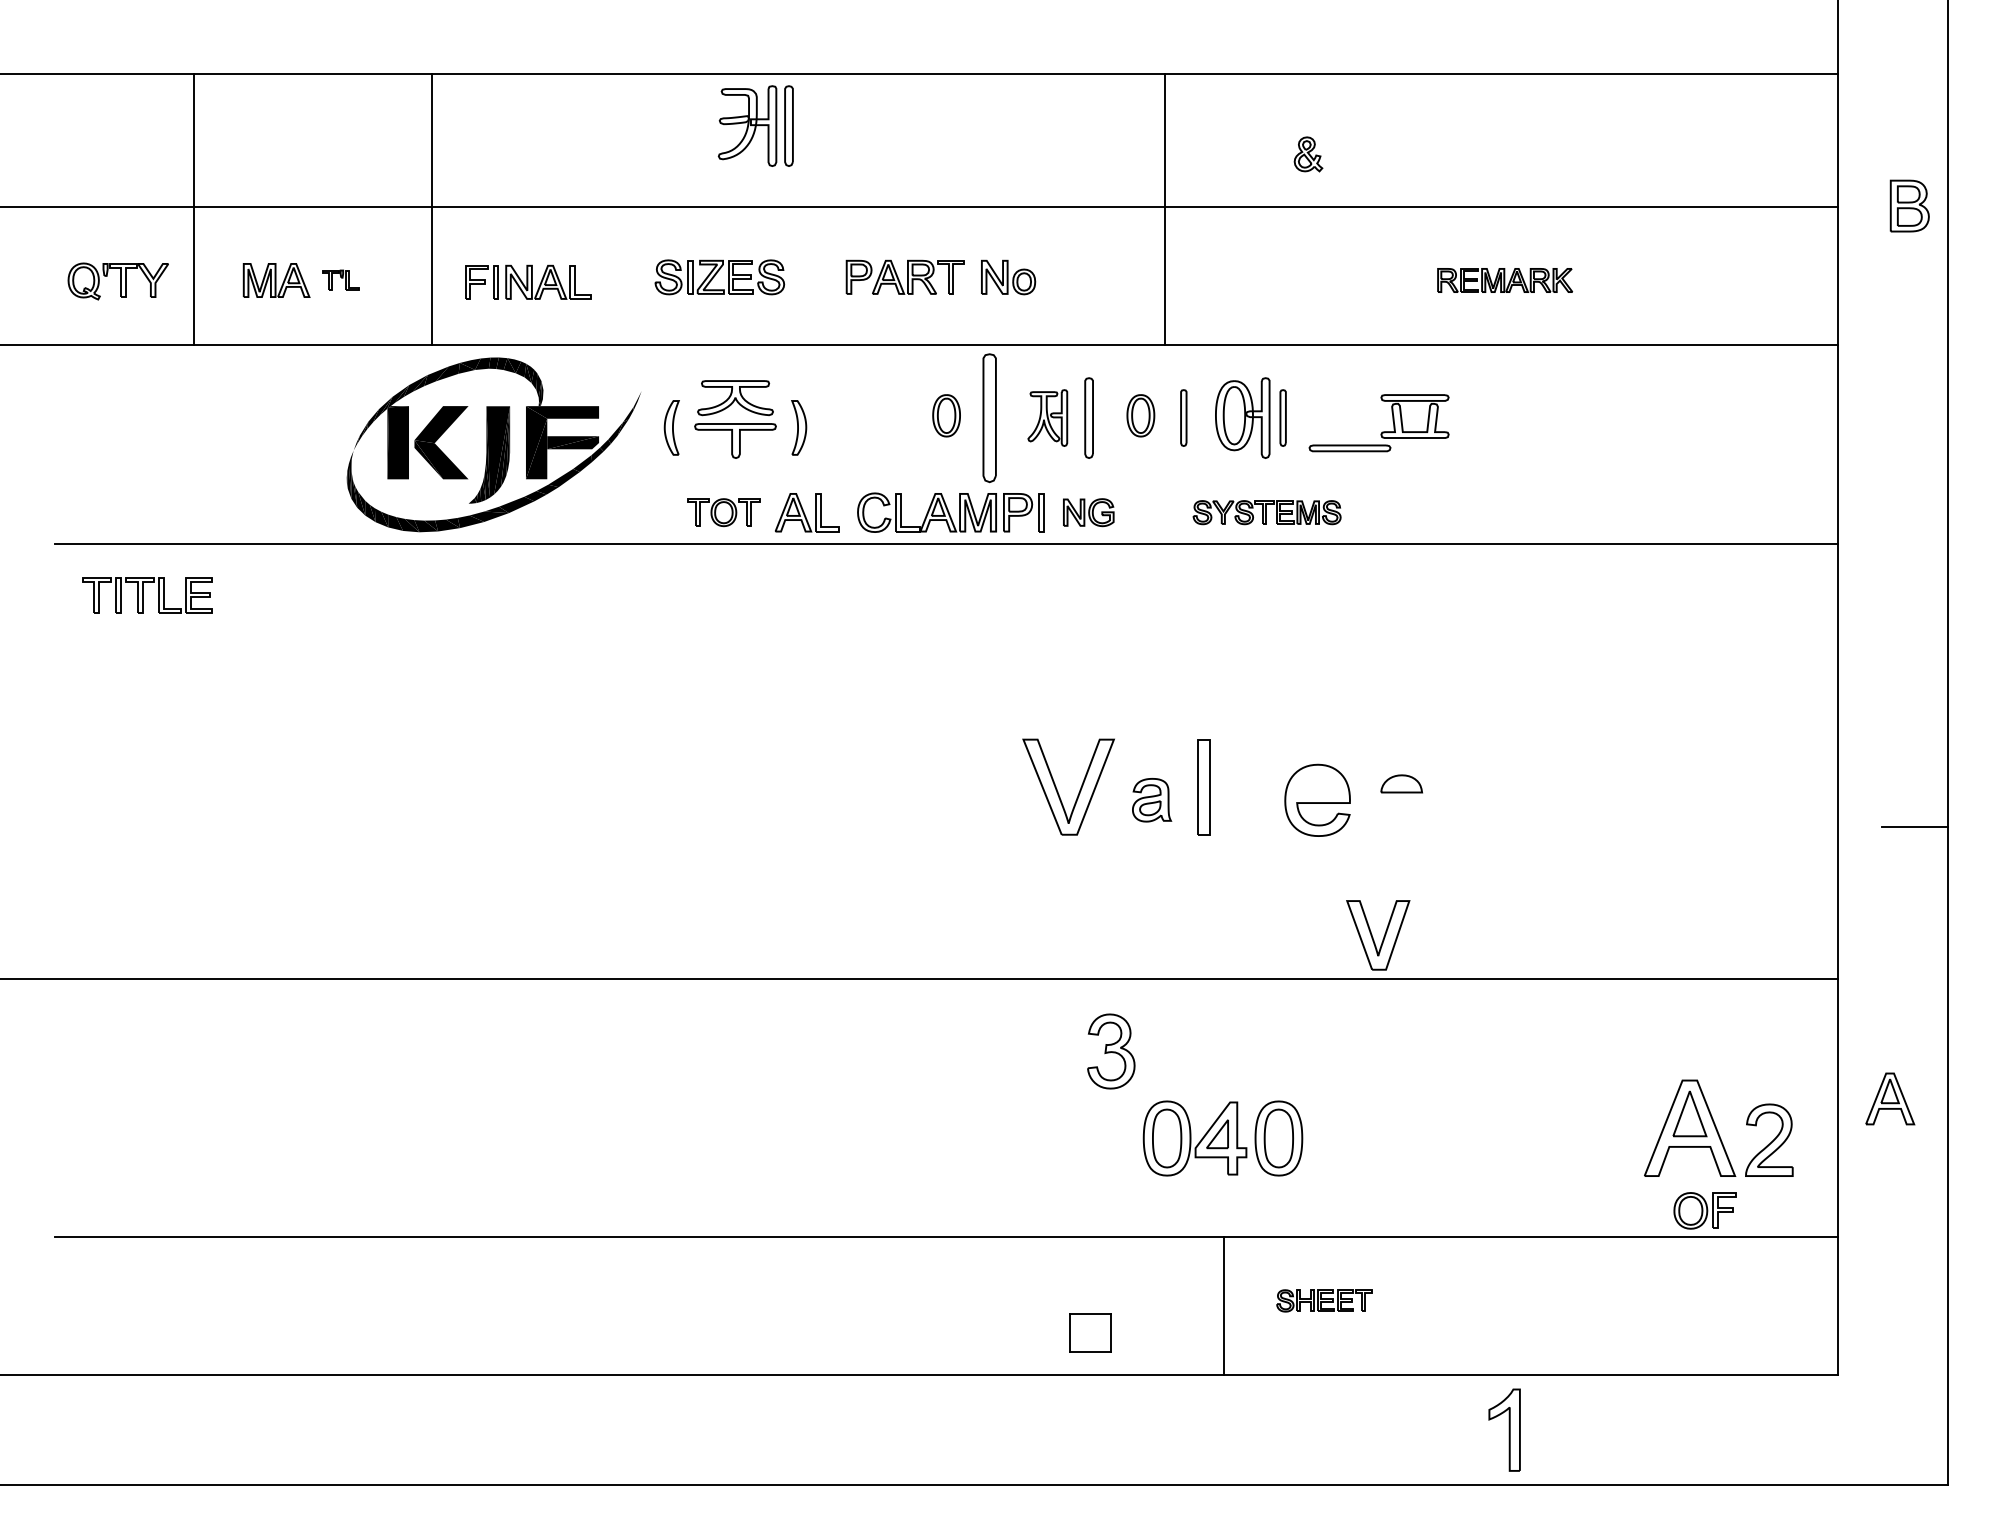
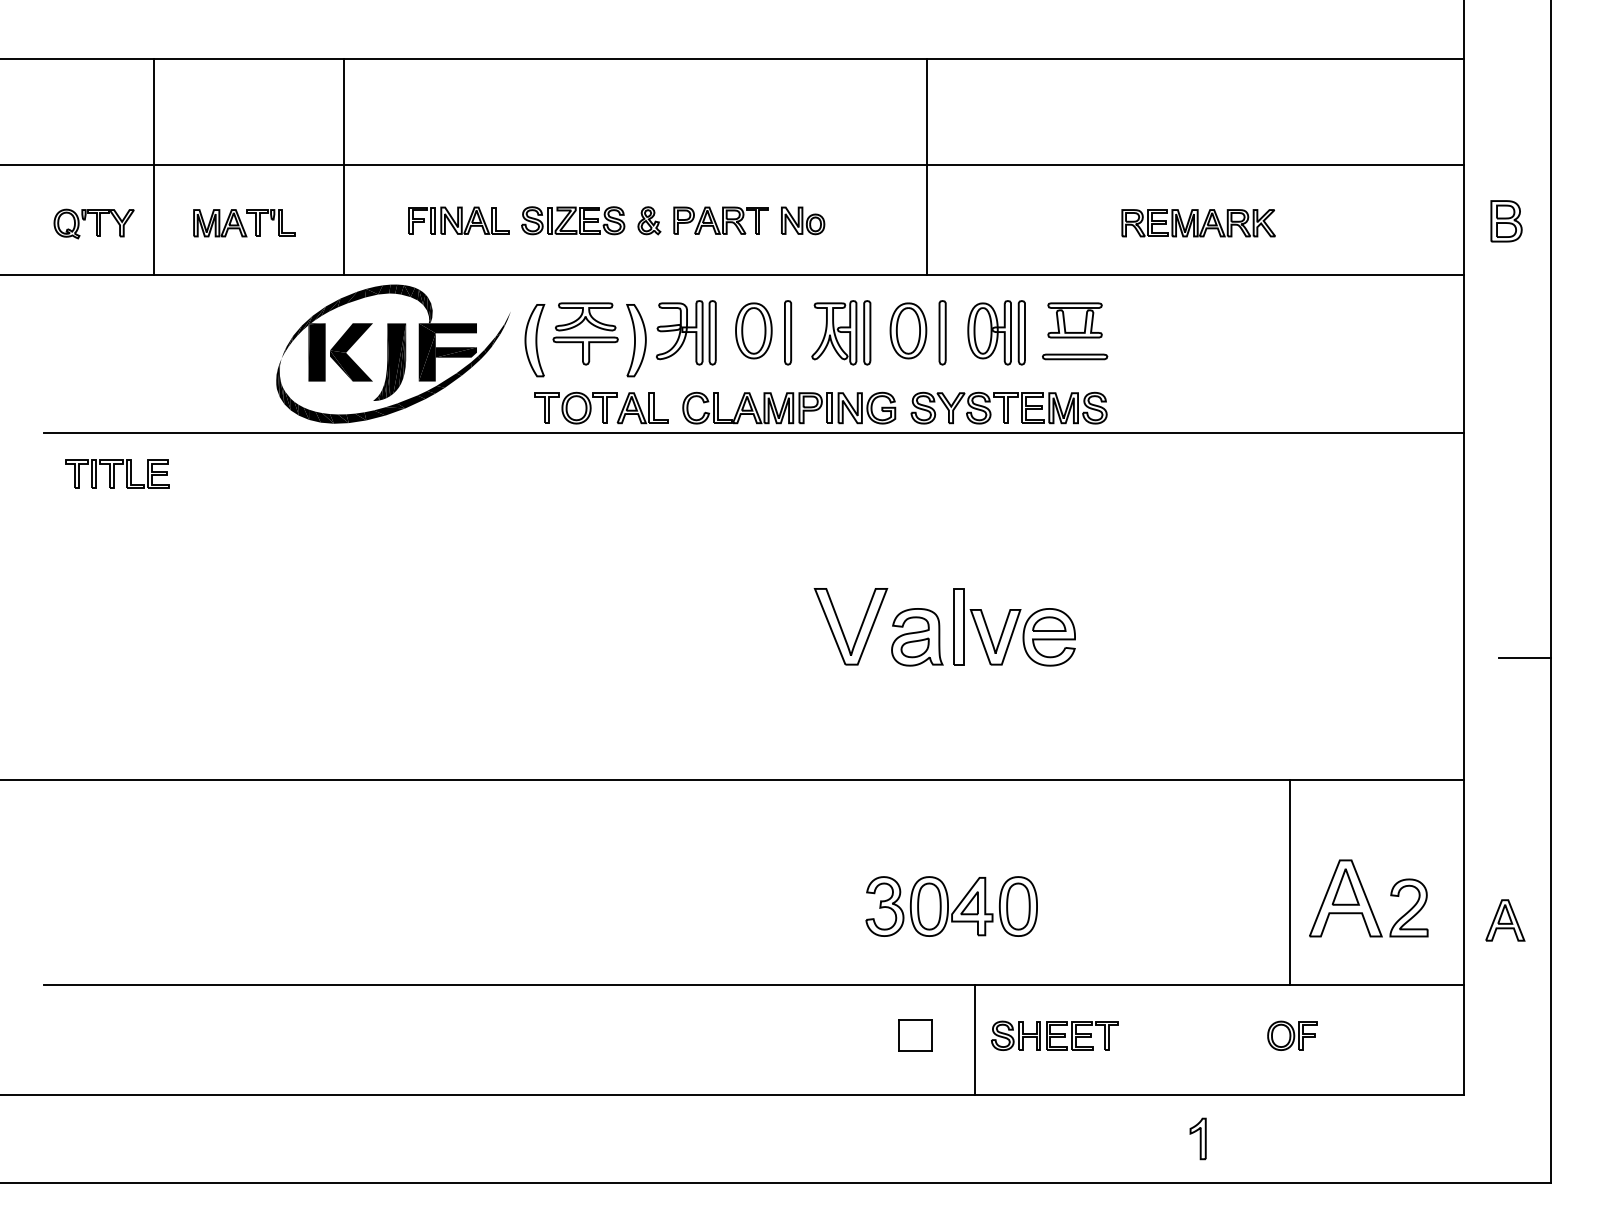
part: (755, 125) -> (686, 332), moved
part: (1308, 154) -> (649, 220), moved
part: (1909, 205) -> (1506, 220), moved
part: (340, 280) -> (271, 223), size x1.67
part: (1504, 280) -> (1198, 223), size x1.43
part: (528, 281) -> (459, 220), moved
part: (946, 415) -> (753, 330), size x1.67
part: (1140, 415) -> (908, 330), size x1.67
part: (989, 417) -> (787, 332), size x0.62
part: (1047, 417) -> (834, 332), size x1.43
part: (1183, 417) -> (942, 332), size x1.43
part: (1282, 417) -> (1021, 332), size x1.43
part: (1402, 417) -> (1065, 321), moved
part: (671, 427) -> (534, 340), size x1.67
part: (798, 427) -> (635, 340), size x1.67
part: (723, 512) -> (576, 408), size x1.43
part: (1088, 512) -> (866, 408), size x1.43
part: (1266, 512) -> (1008, 408), size x1.67
part: (1401, 783) -> (1049, 623), moved
part: (1151, 799) -> (916, 636), size x1.67
part: (1378, 935) -> (995, 637), moved
part: (1111, 1051) -> (885, 906), moved
part: (1890, 1098) -> (1505, 920), moved
line: (1620, 1107) -> (1290, 881), added
part: (1704, 1210) -> (1292, 1035), moved
part: (1324, 1300) -> (1054, 1035), size x1.67
part: (1090, 1332) -> (915, 1034), moved
part: (1504, 1430) -> (1198, 1139), size x0.62

